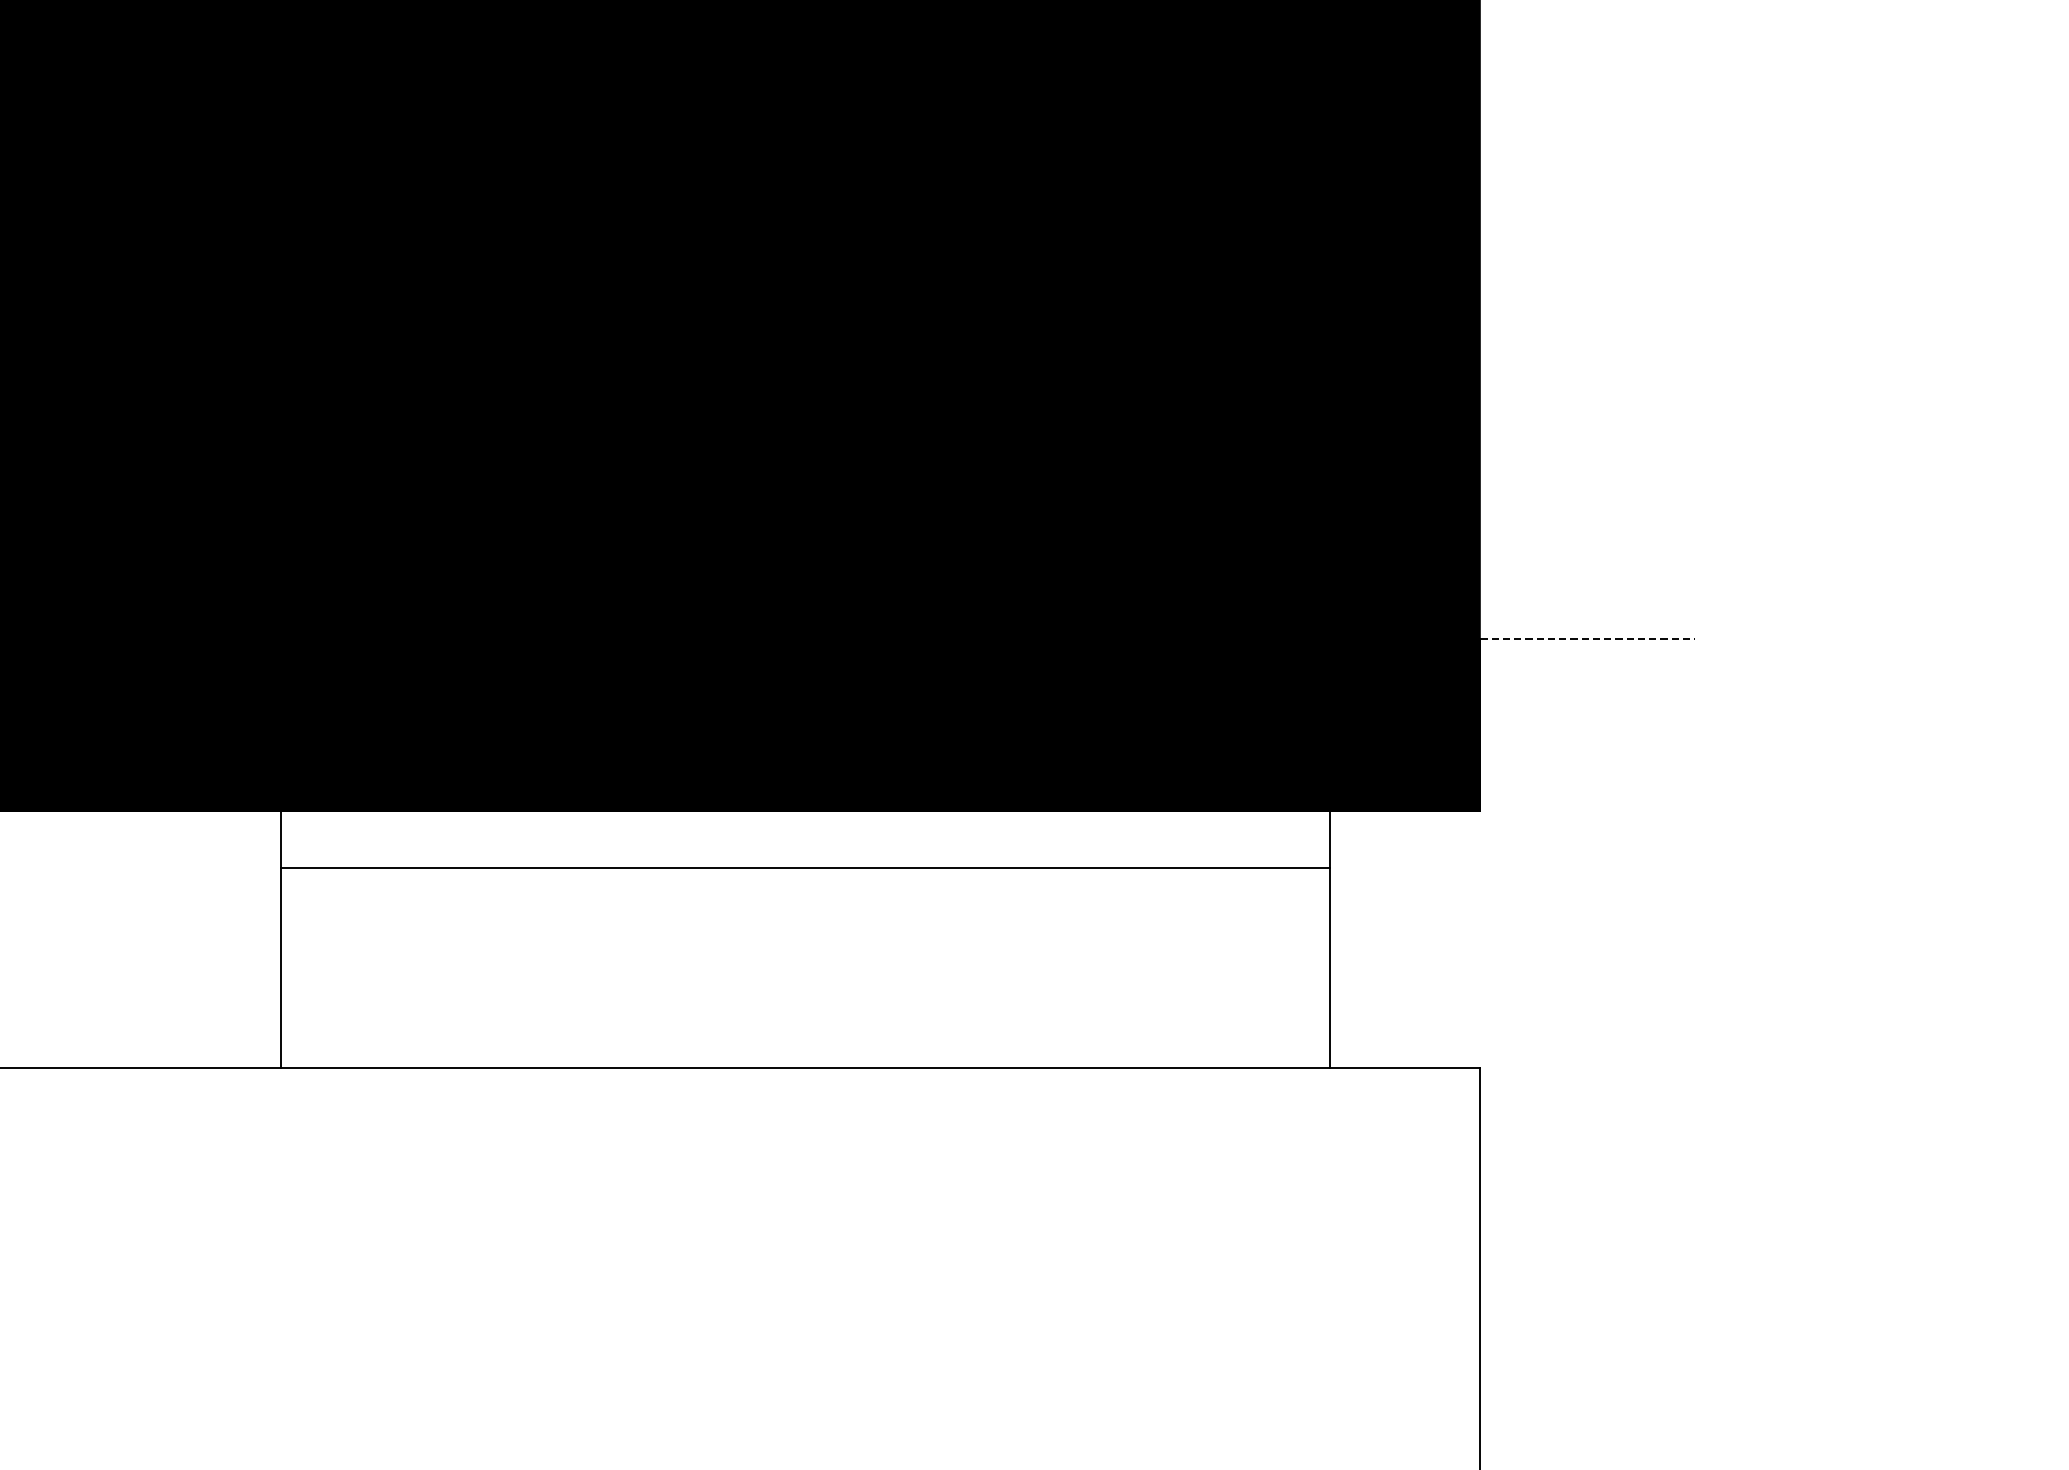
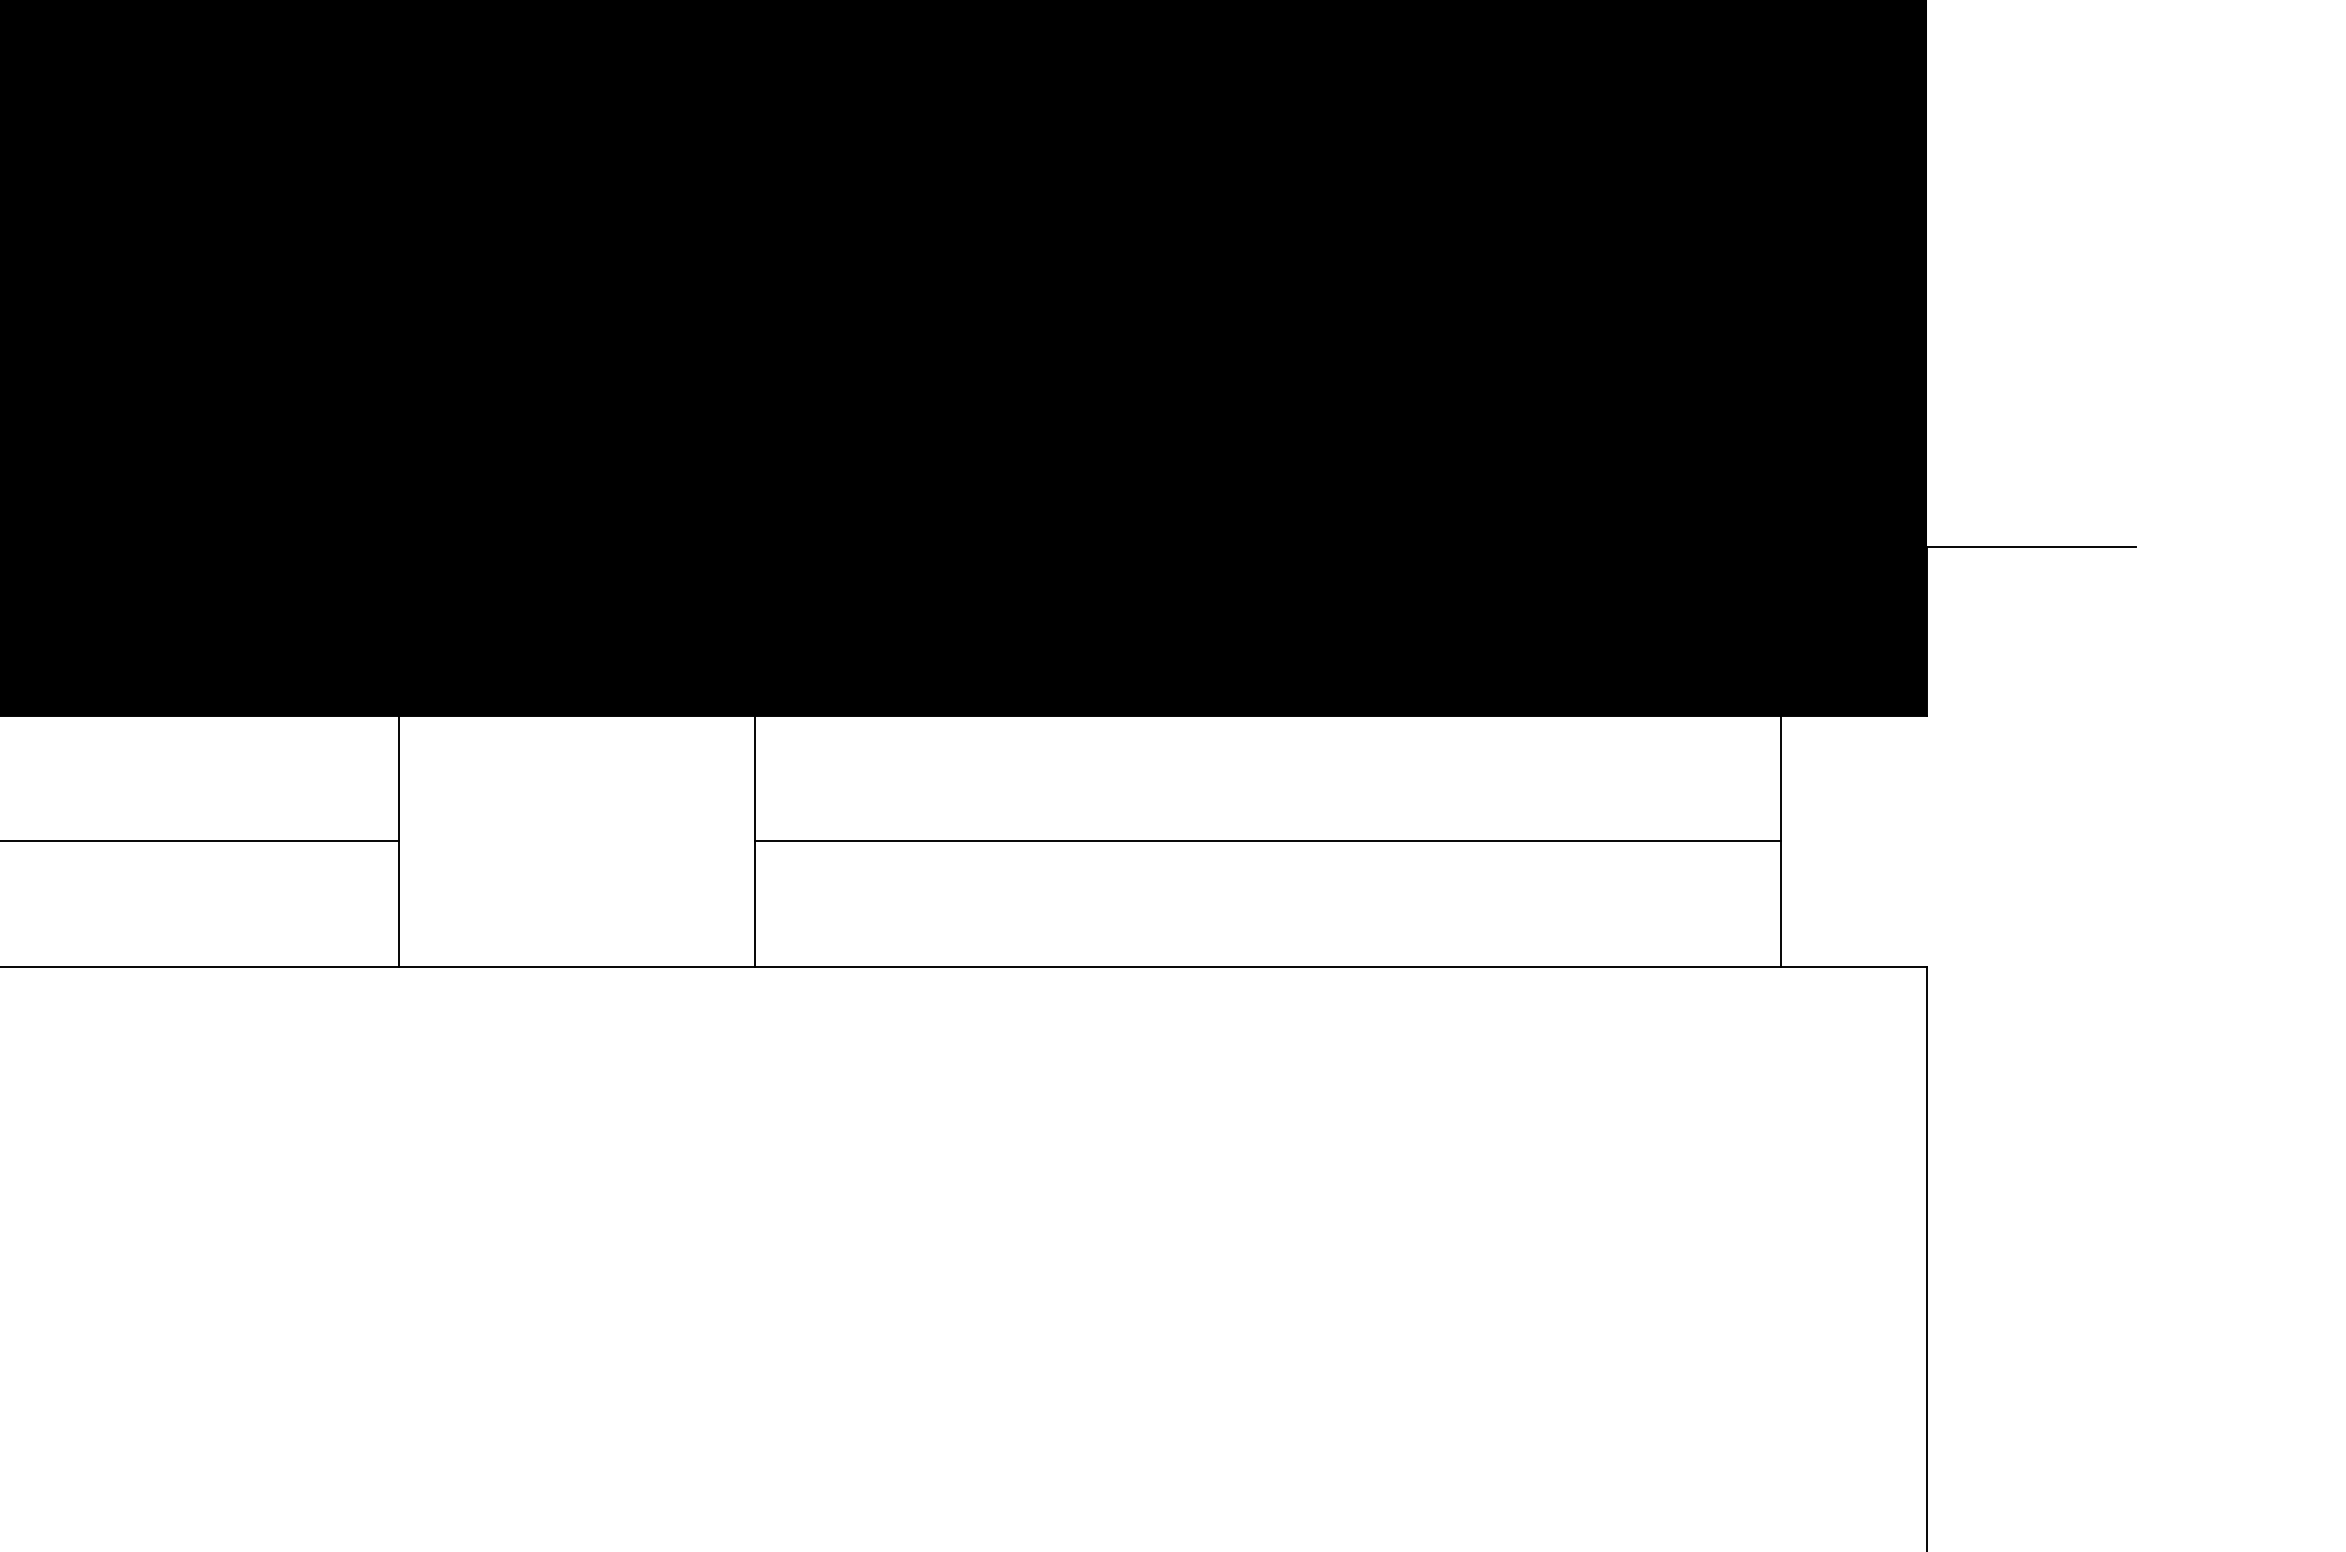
line: (1587, 639) -> (2031, 547), dashed -> solid
line: (805, 868) -> (1267, 841), moved

